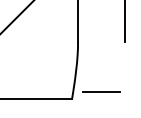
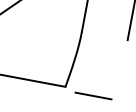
line: (101, 91) -> (93, 95), moved

